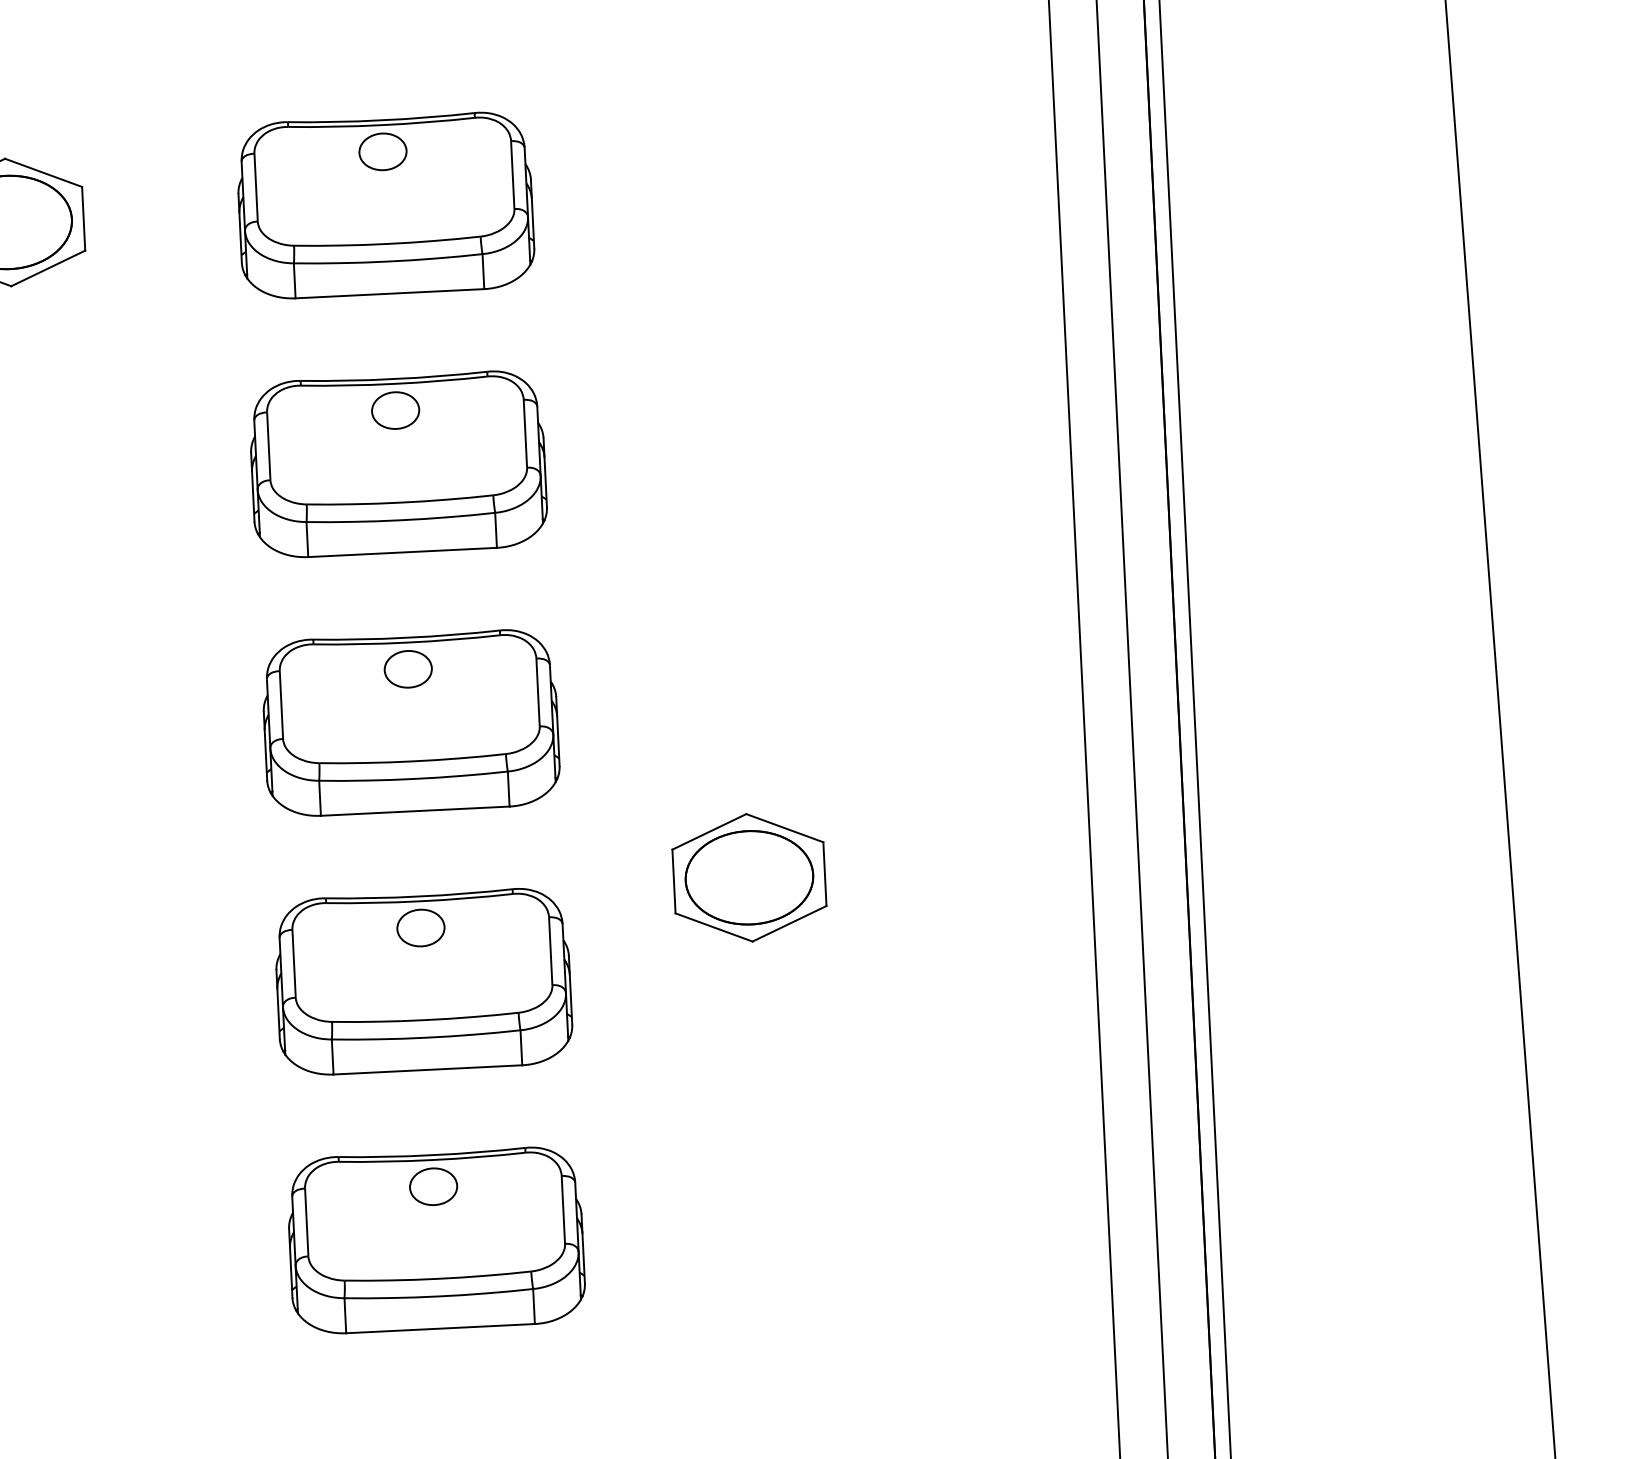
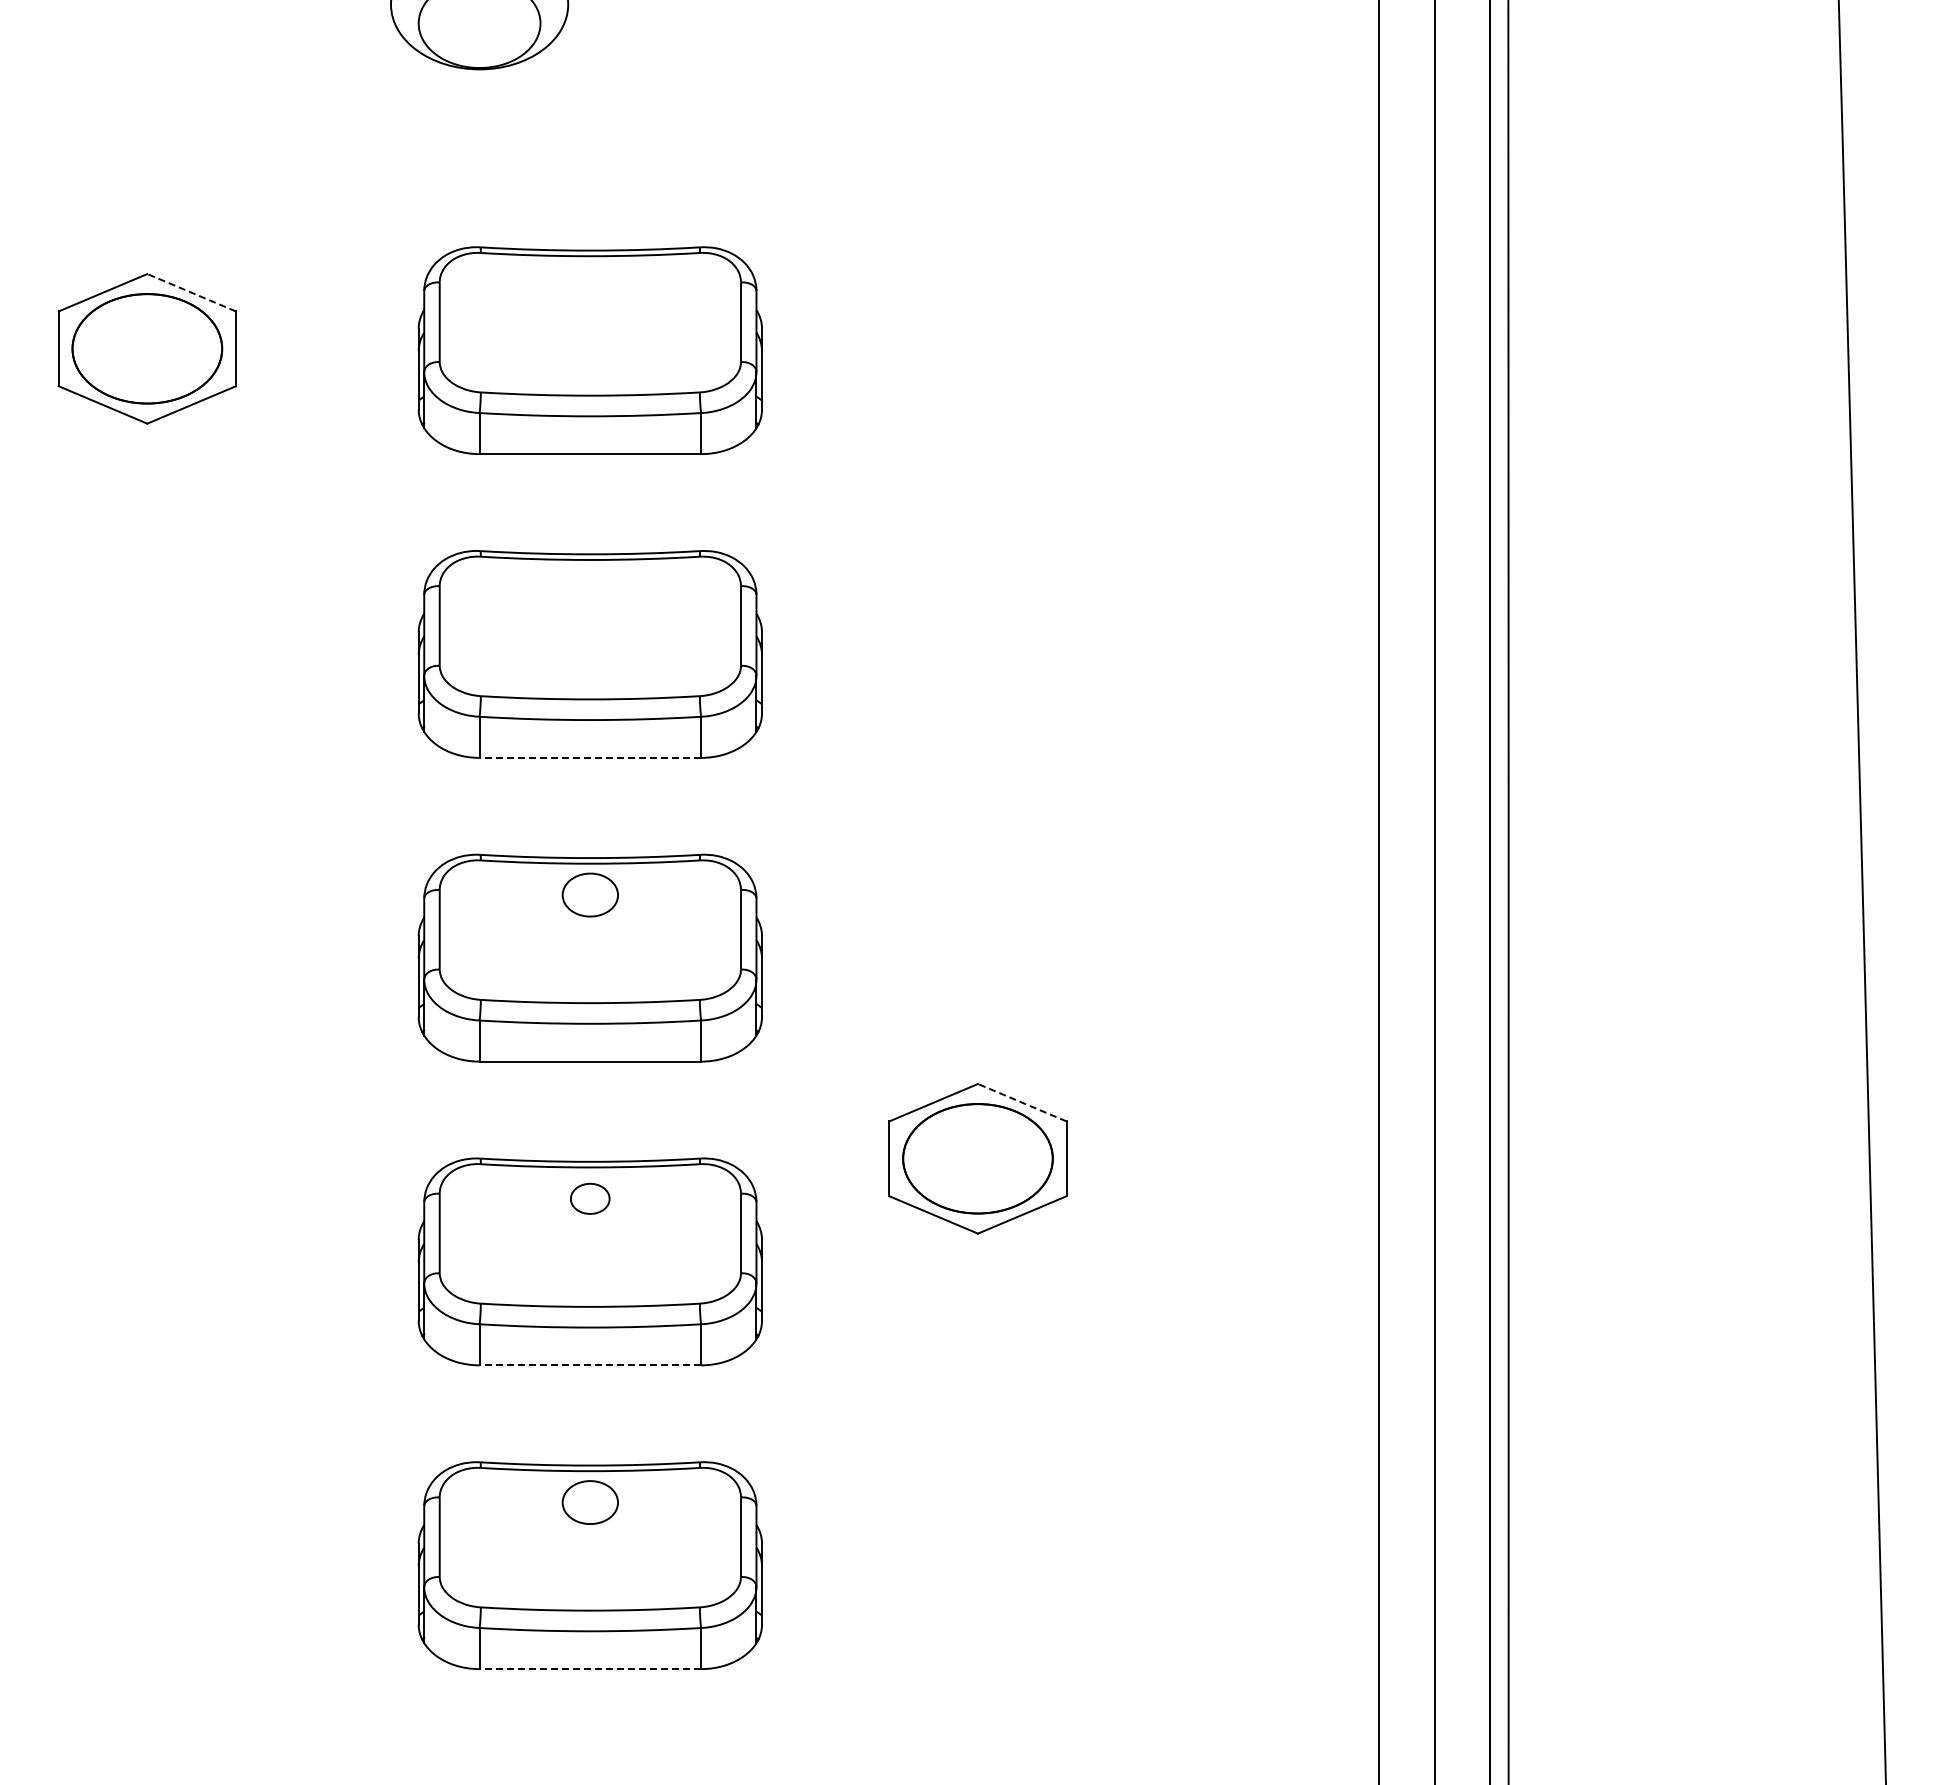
part: (382, 151) -> (589, 287), removed
line: (43, 172) -> (191, 292), solid -> dashed
part: (394, 410) -> (589, 591), removed
line: (402, 552) -> (590, 757), solid -> dashed
line: (784, 828) -> (1021, 1102), solid -> dashed
part: (420, 927) -> (589, 1198), size x0.7
line: (428, 1070) -> (590, 1365), solid -> dashed
line: (440, 1328) -> (590, 1669), solid -> dashed

